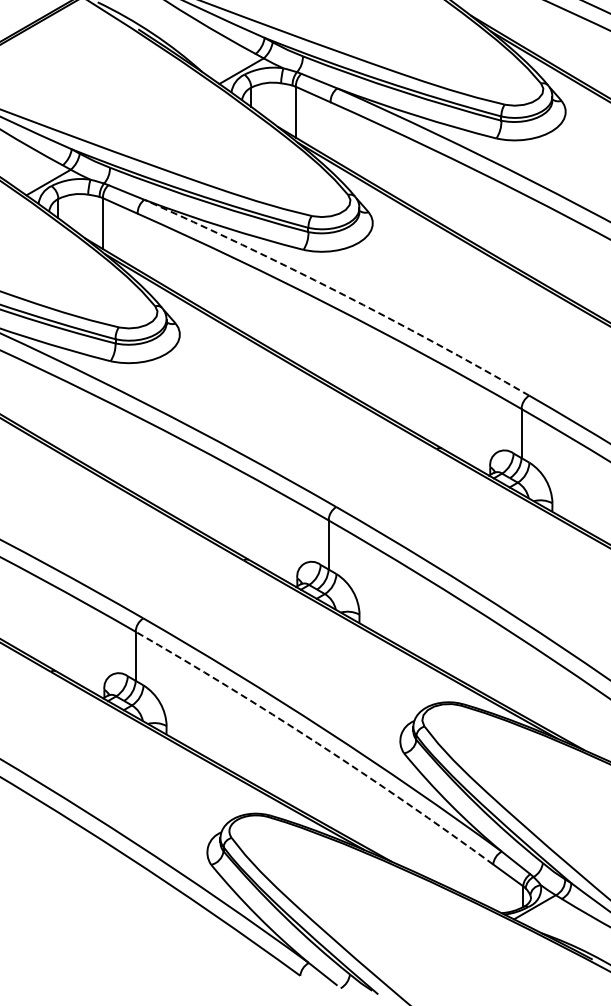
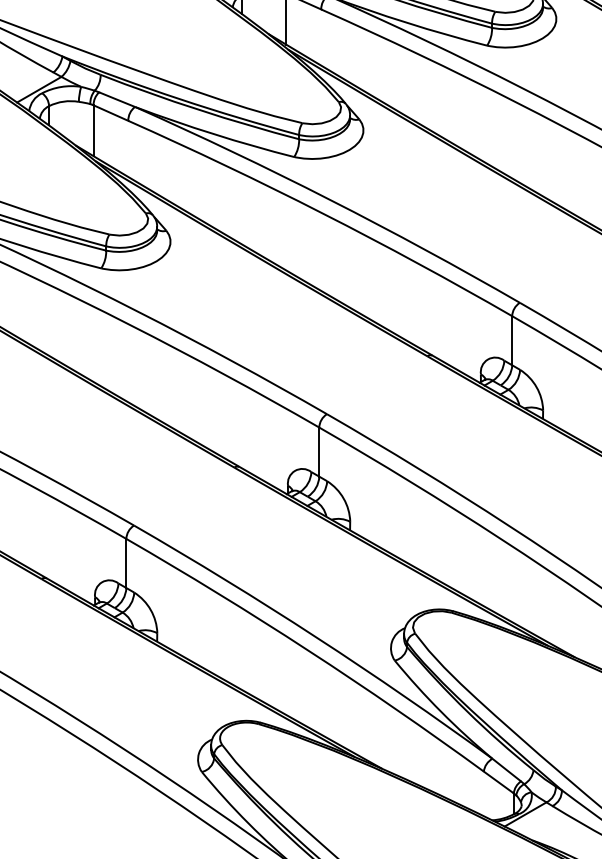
arc: (339, 292) -> (330, 199), dashed -> solid
arc: (317, 743) -> (308, 650), dashed -> solid

